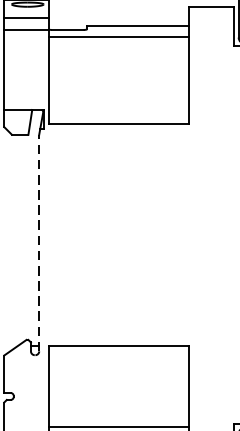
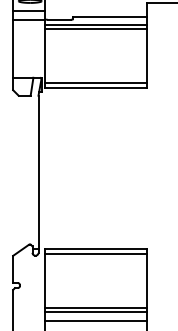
line: (117, 43) -> (95, 29), added
line: (117, 117) -> (95, 83), added
line: (39, 243) -> (38, 174), dashed -> solid
line: (117, 352) -> (95, 253), added

